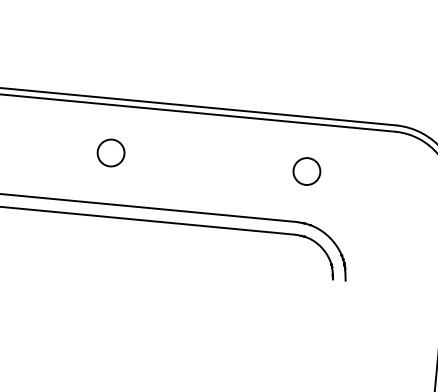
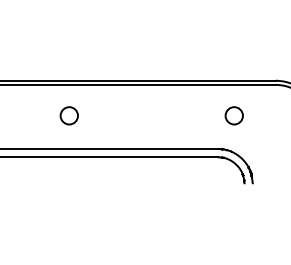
circle: (109, 152) -> (68, 115), moved
circle: (305, 170) -> (233, 115), moved

